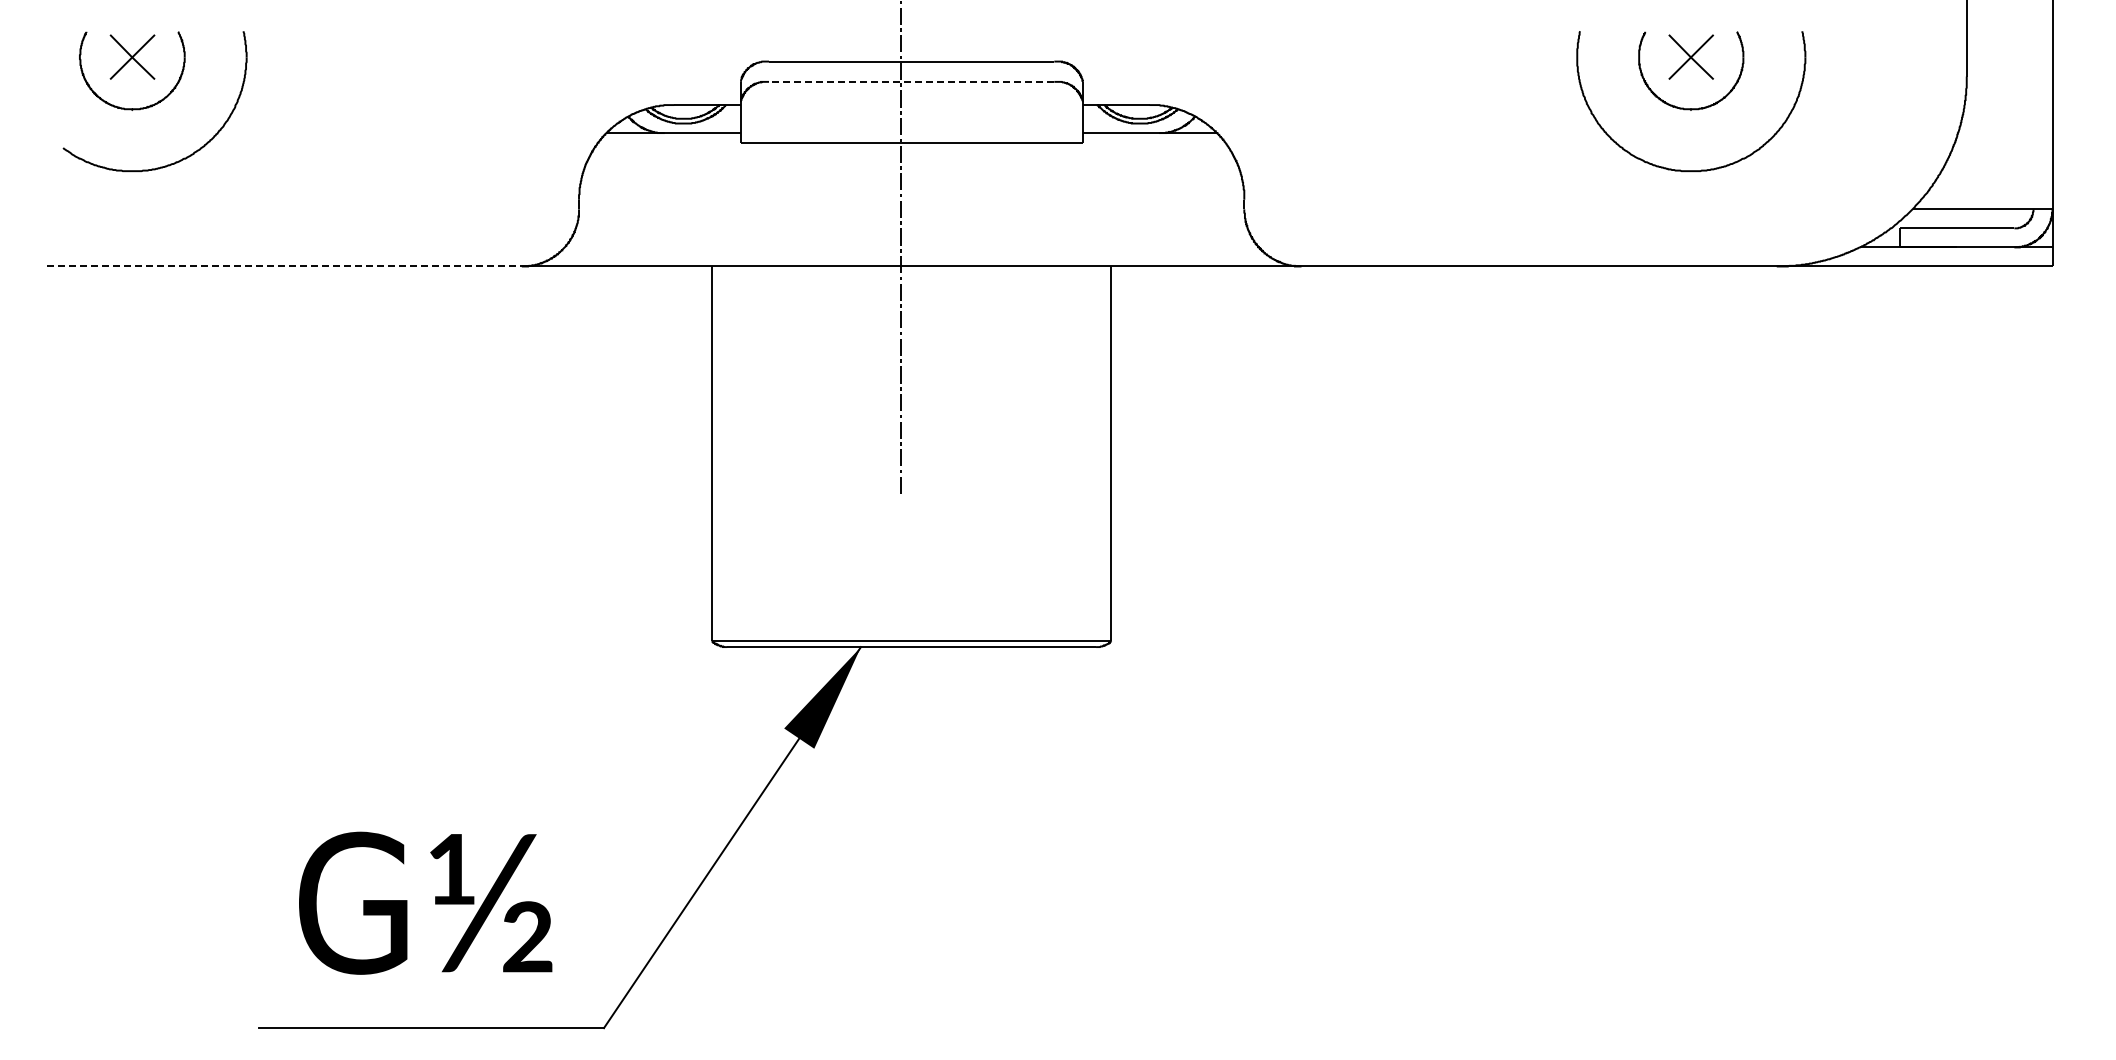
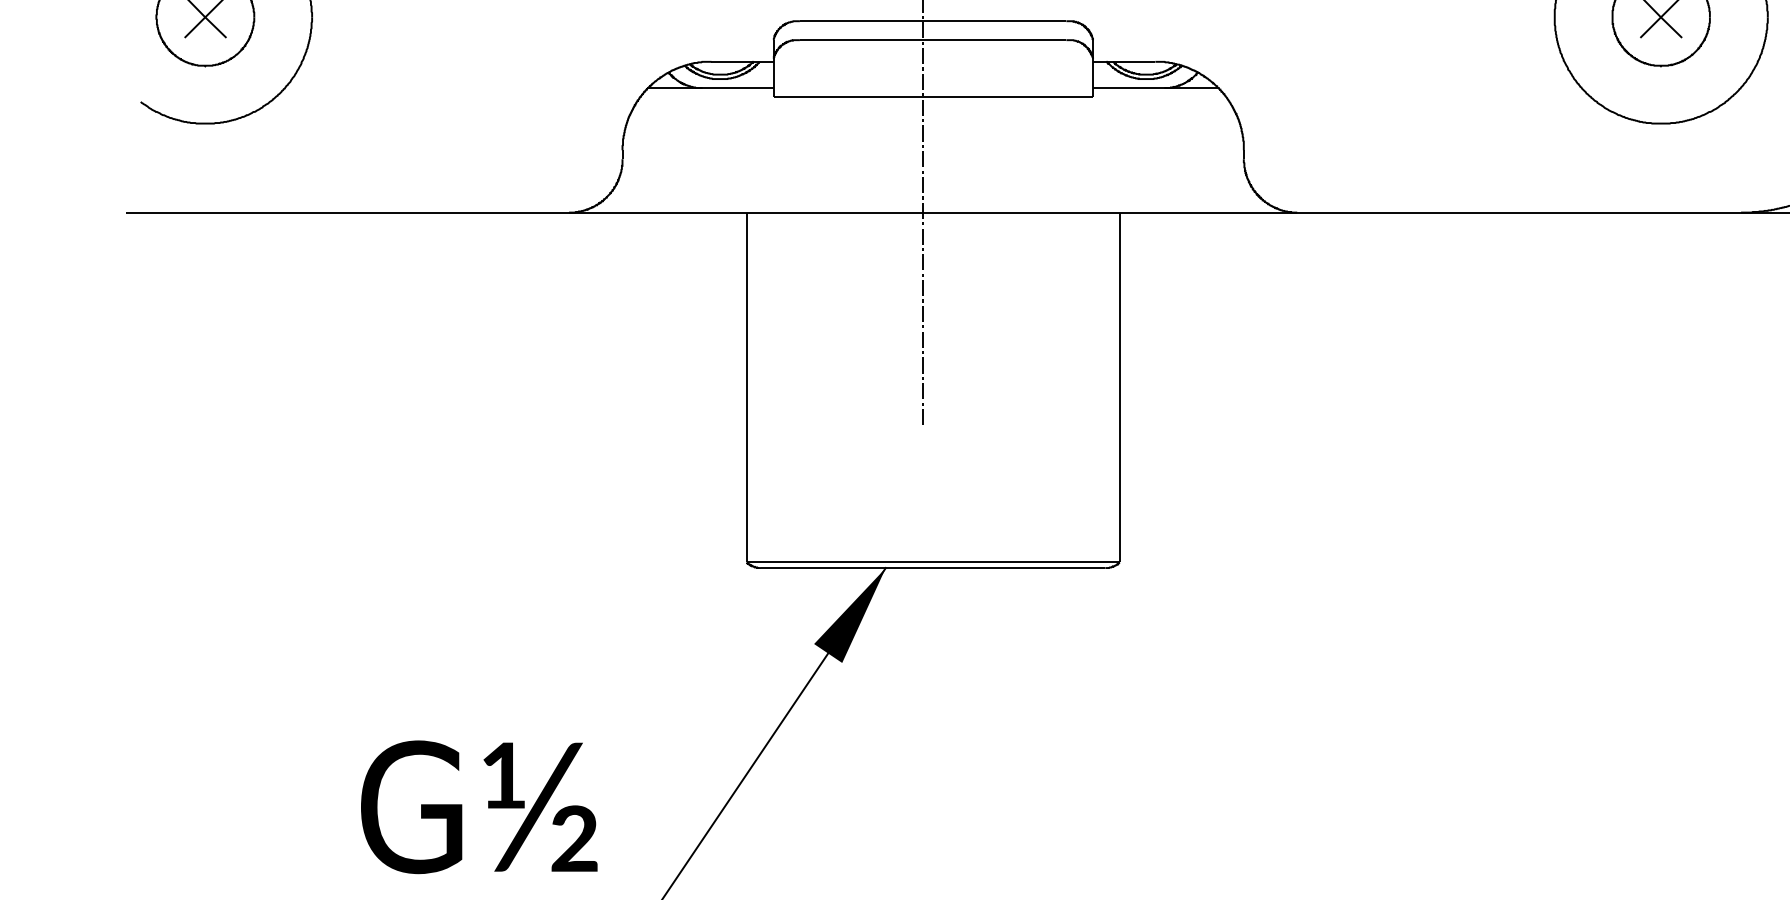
line: (911, 81) -> (933, 39), dashed -> solid
line: (284, 266) -> (347, 212), dashed -> solid

